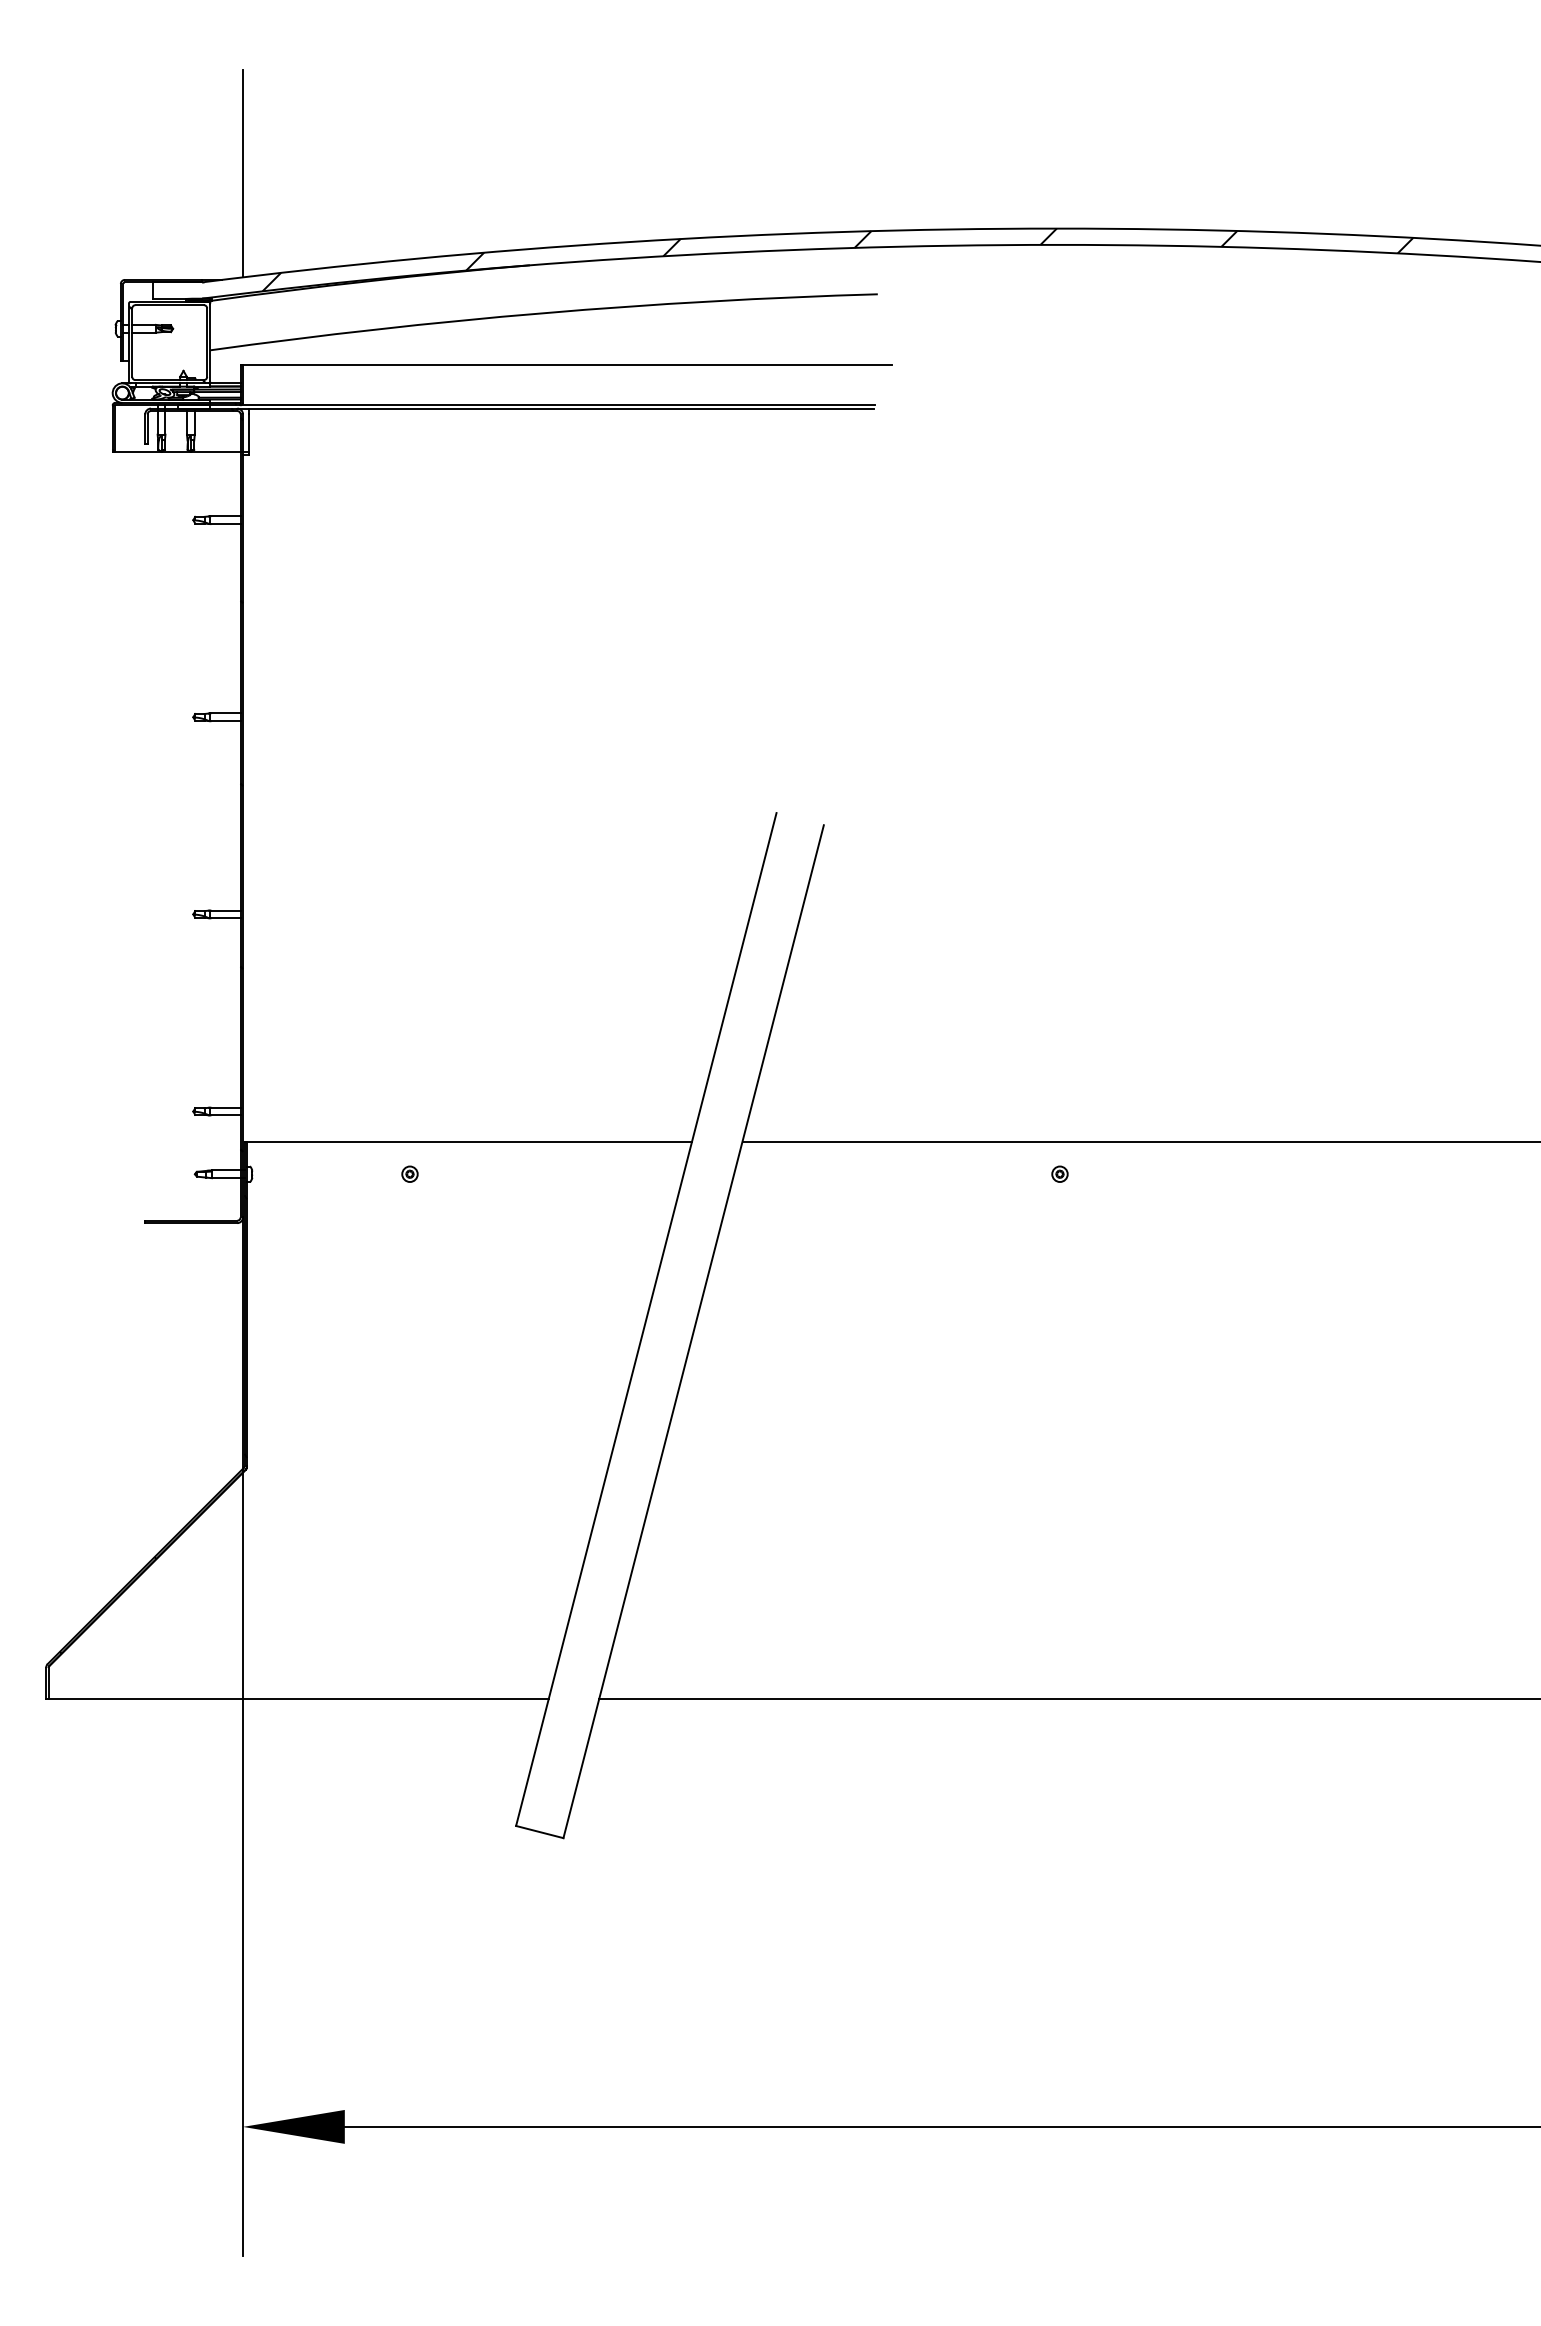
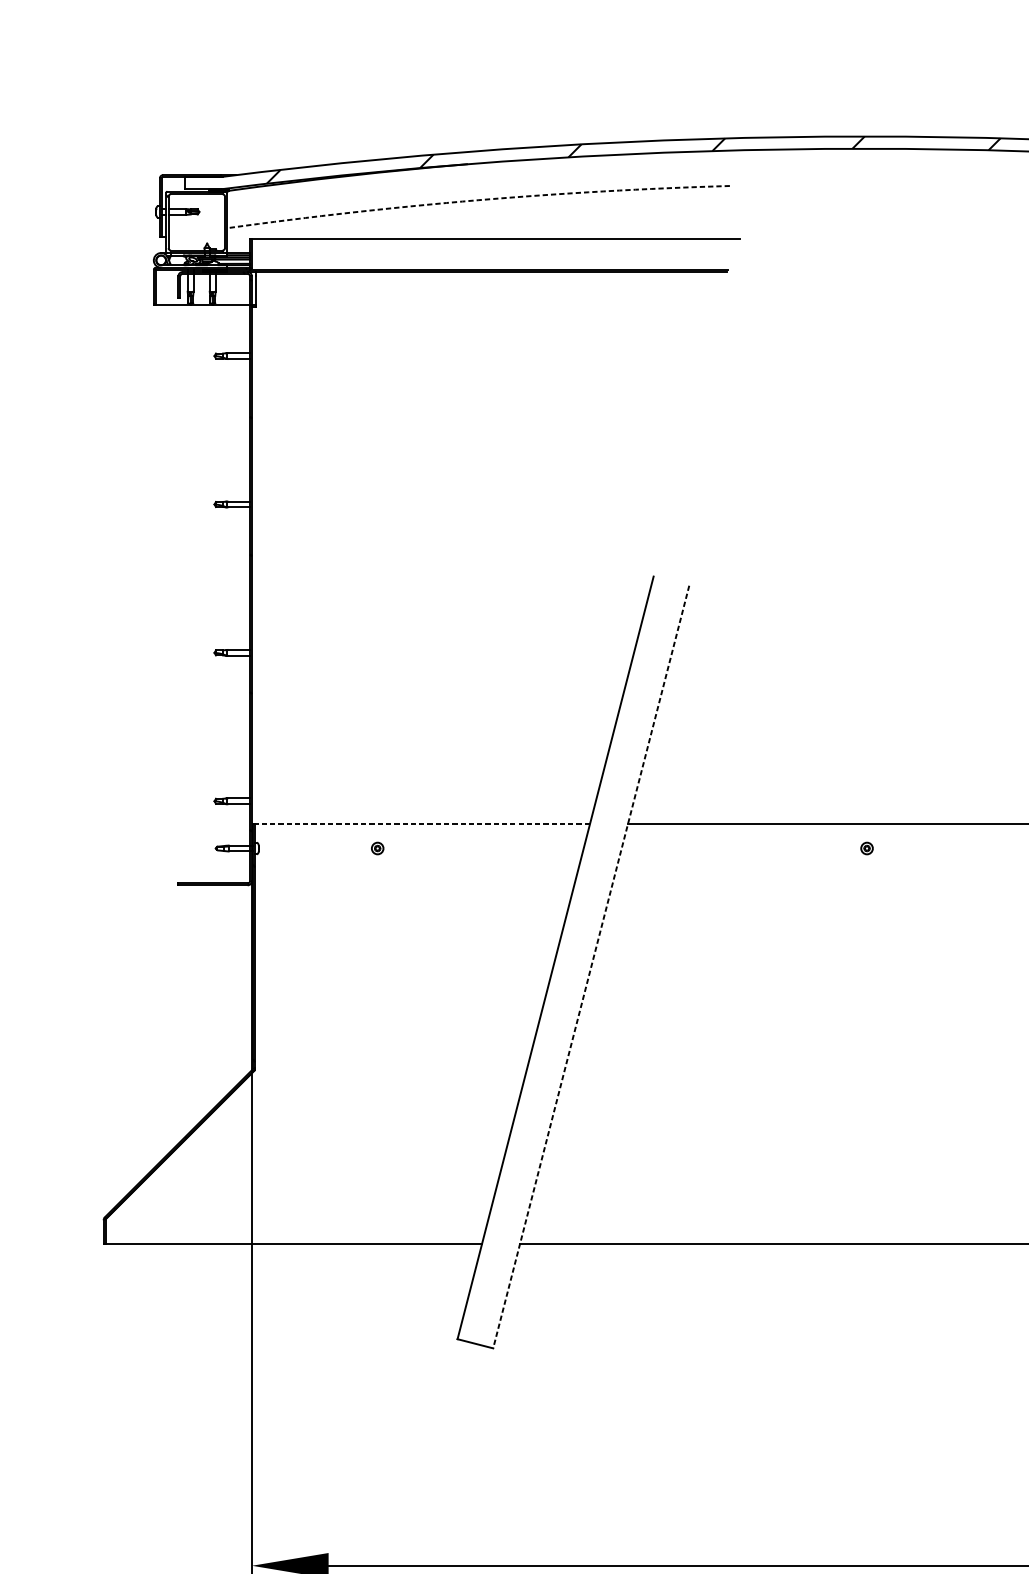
line: (243, 173) -> (252, 95), removed
arc: (543, 313) -> (478, 200), solid -> dashed
line: (469, 1141) -> (422, 823), solid -> dashed
line: (693, 1331) -> (591, 966), solid -> dashed

